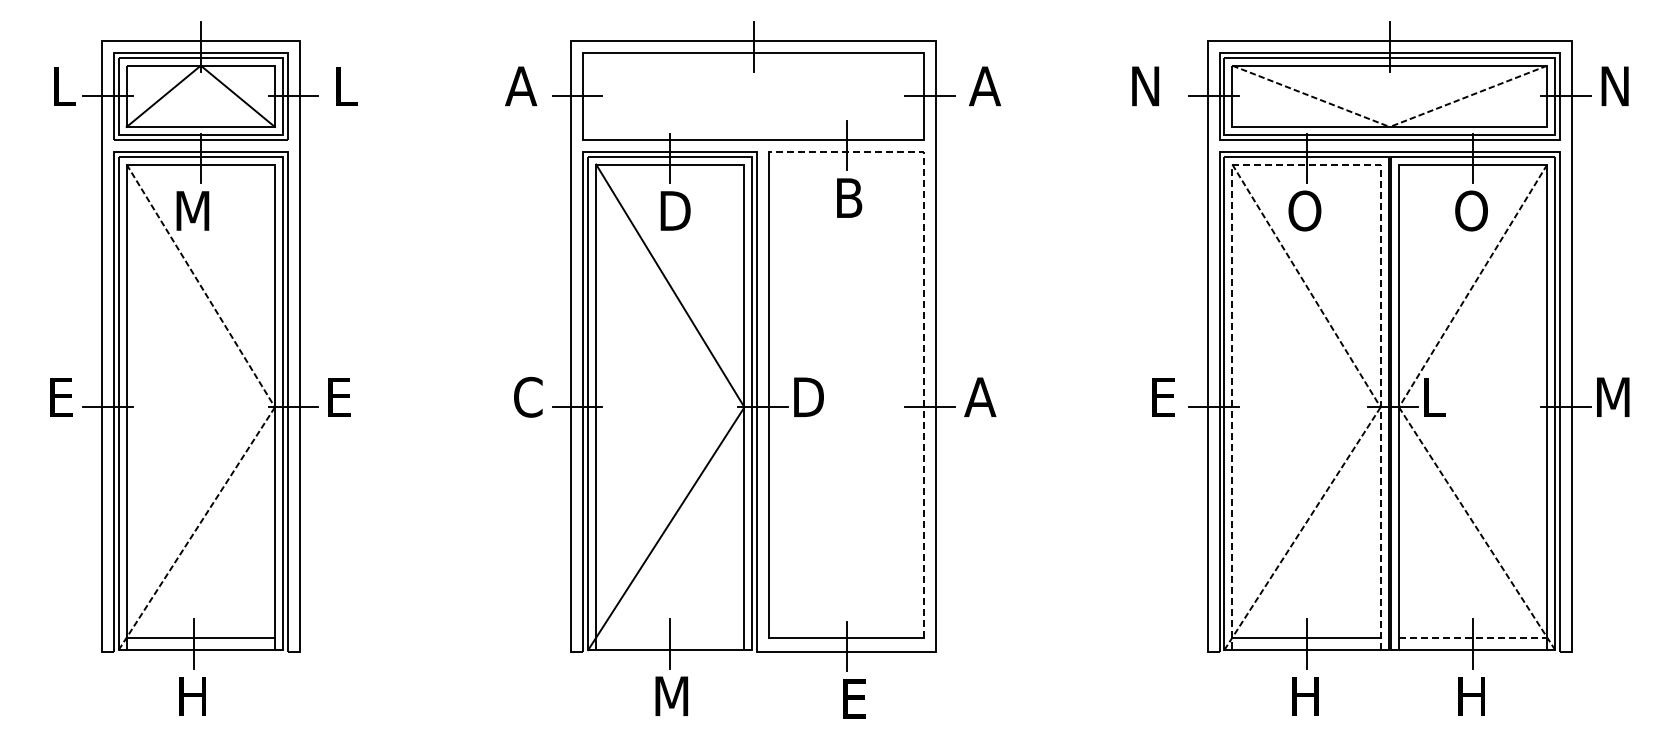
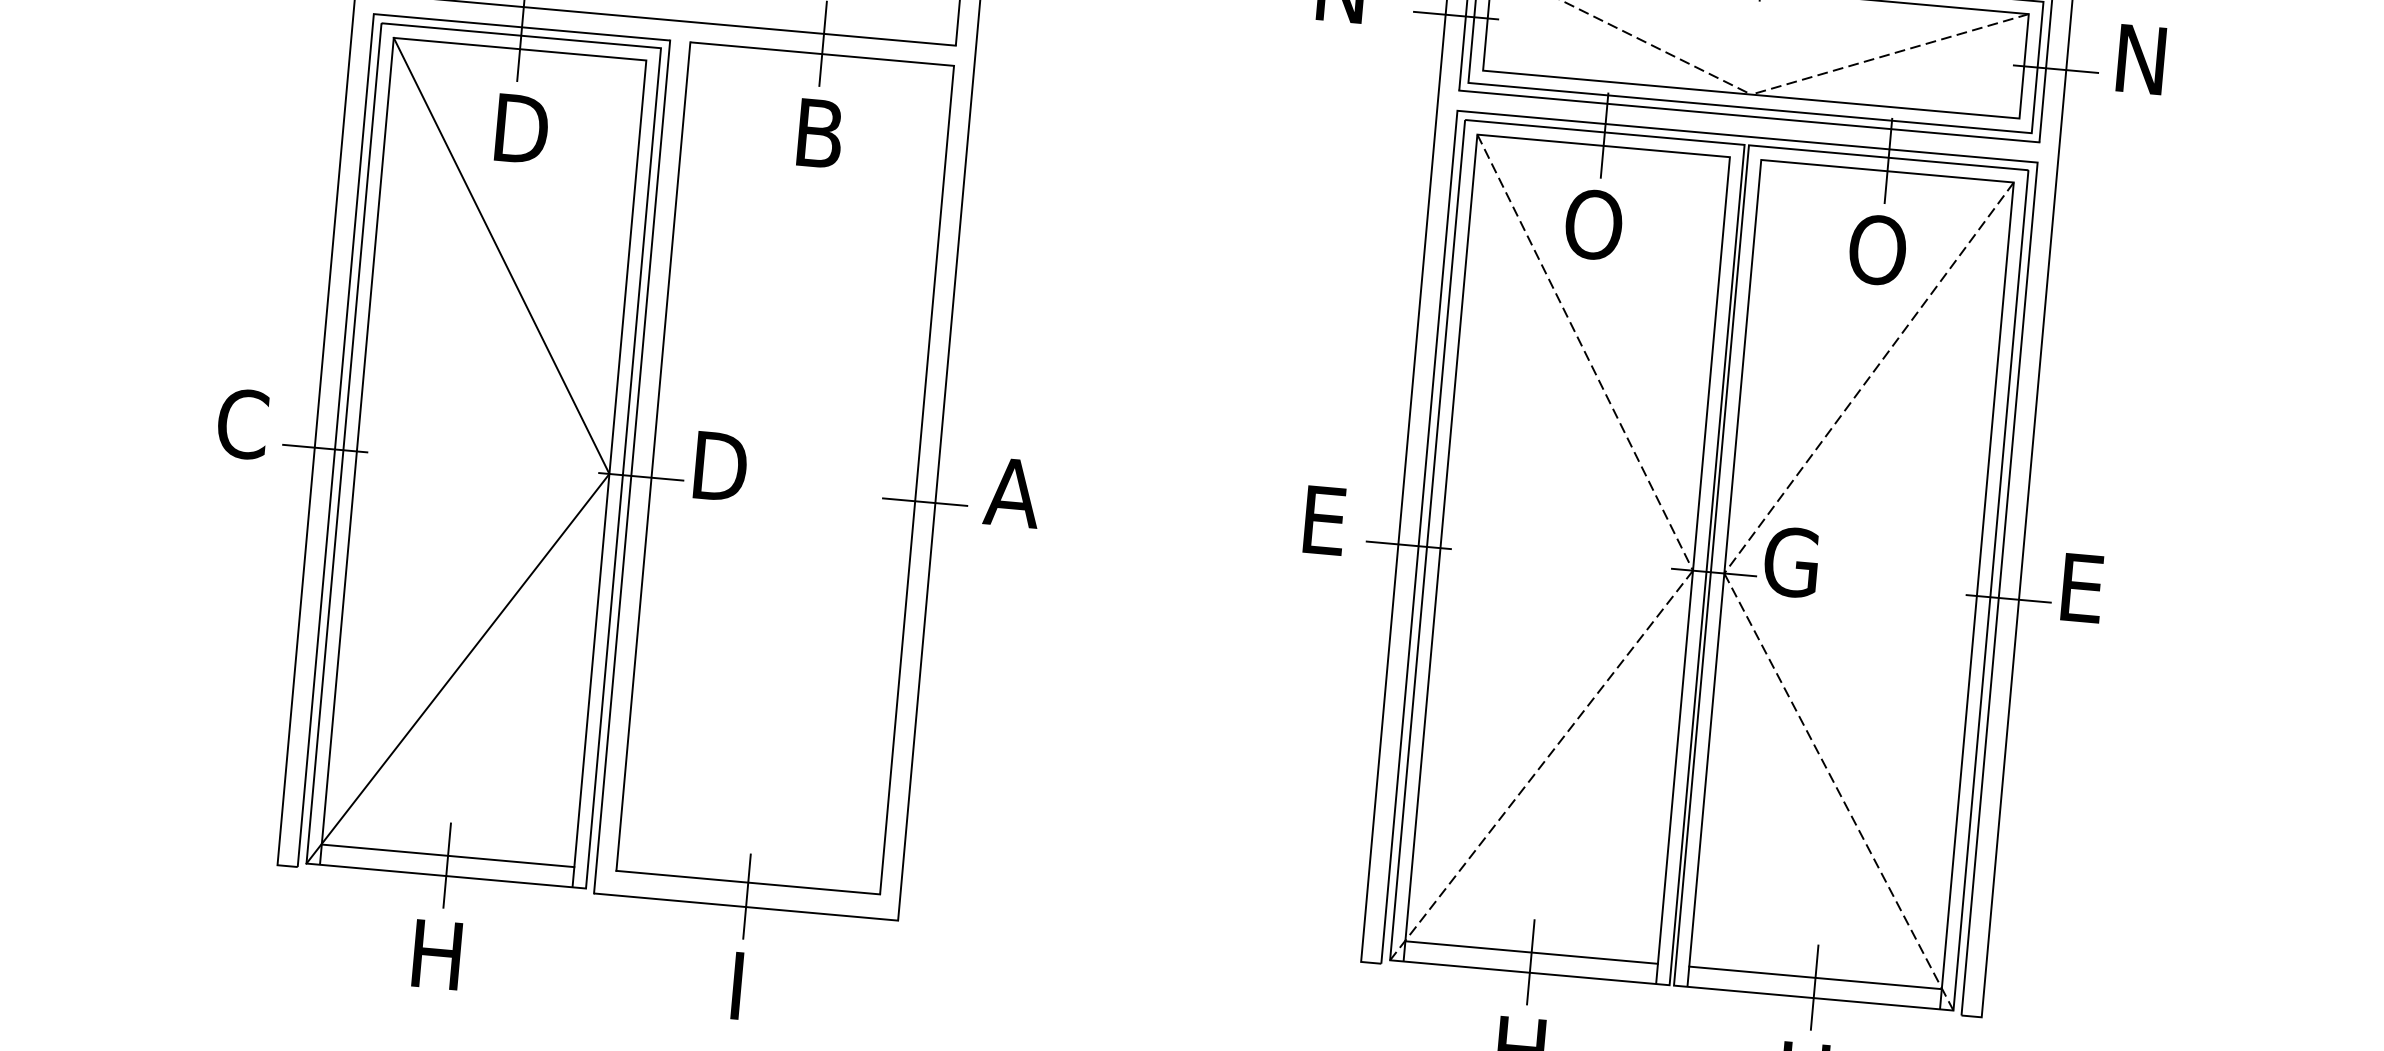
line: (1306, 164) -> (1603, 145), dashed -> solid
line: (923, 316) -> (928, 346), dashed -> solid
text: (1437, 396) -> (1791, 560), L -> G
text: (1613, 397) -> (2091, 589), M -> E
line: (670, 638) -> (448, 856), added
line: (1473, 638) -> (1816, 978), dashed -> solid
text: (671, 696) -> (441, 955), M -> H
text: (856, 698) -> (755, 986), E -> I

